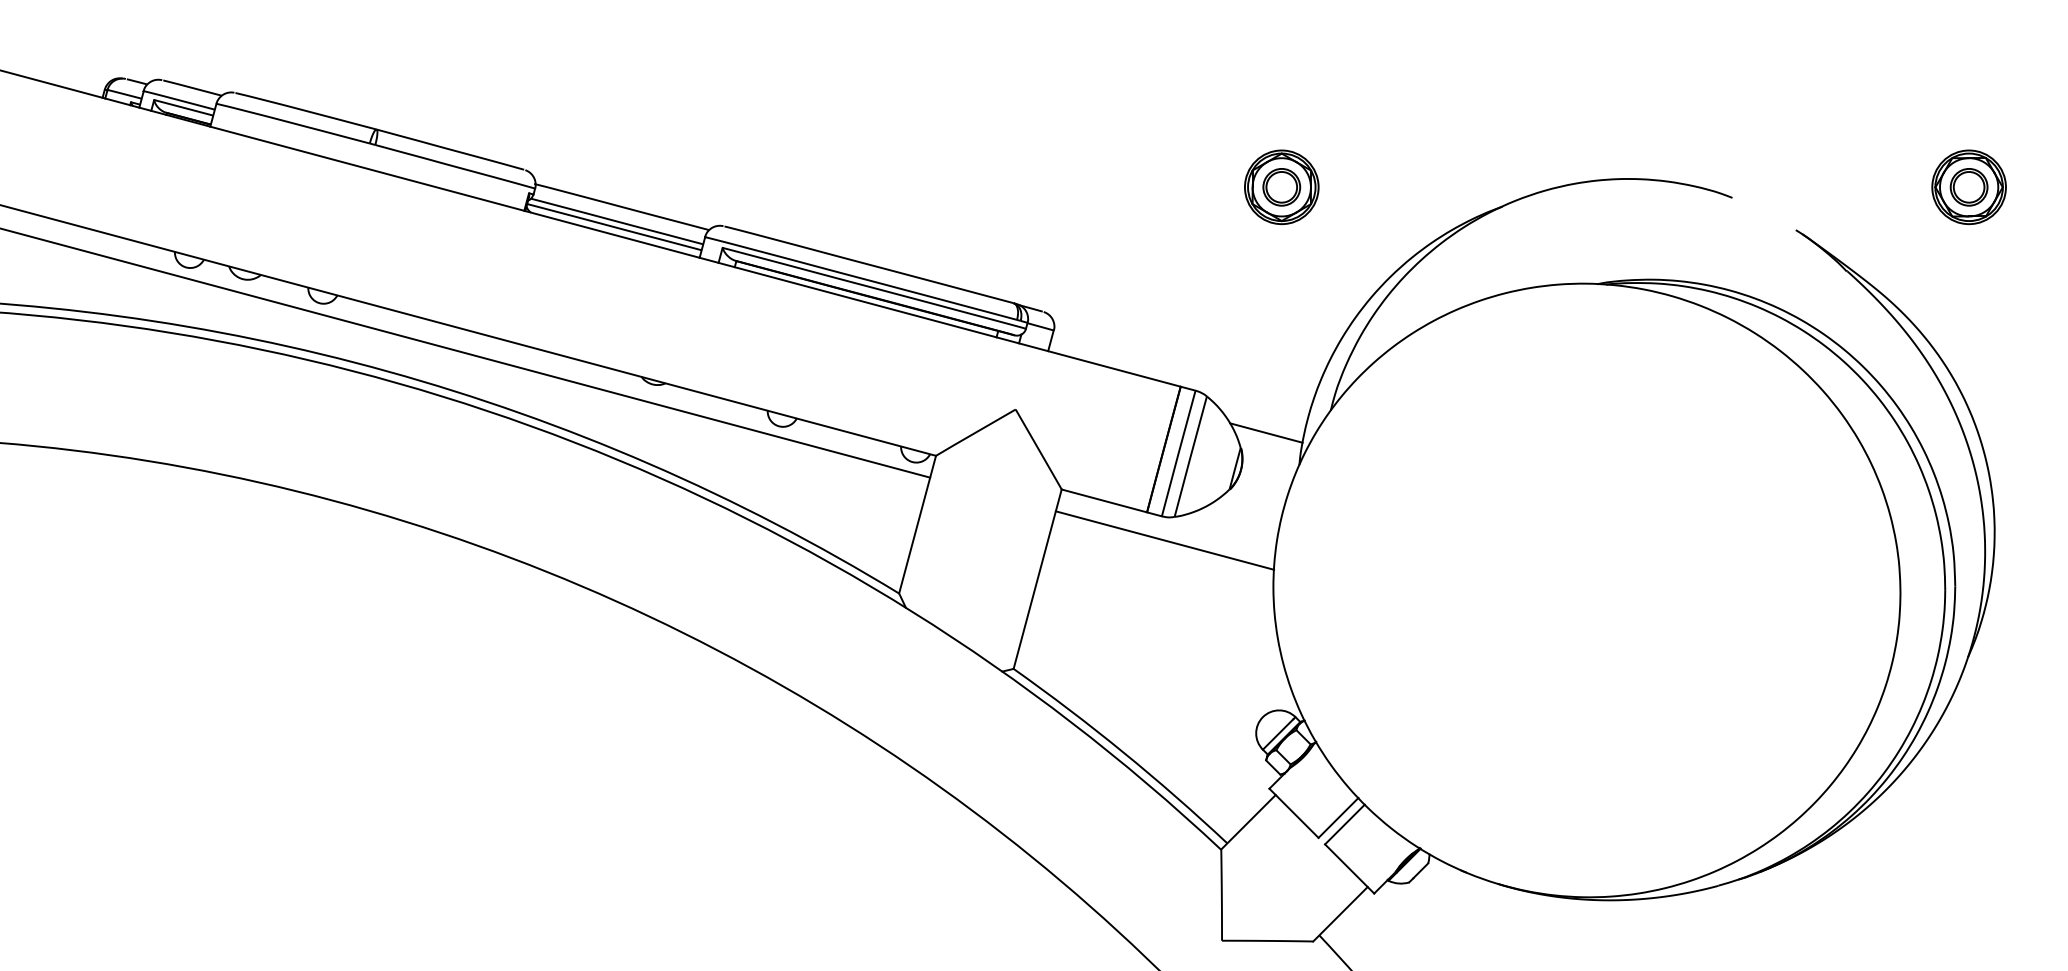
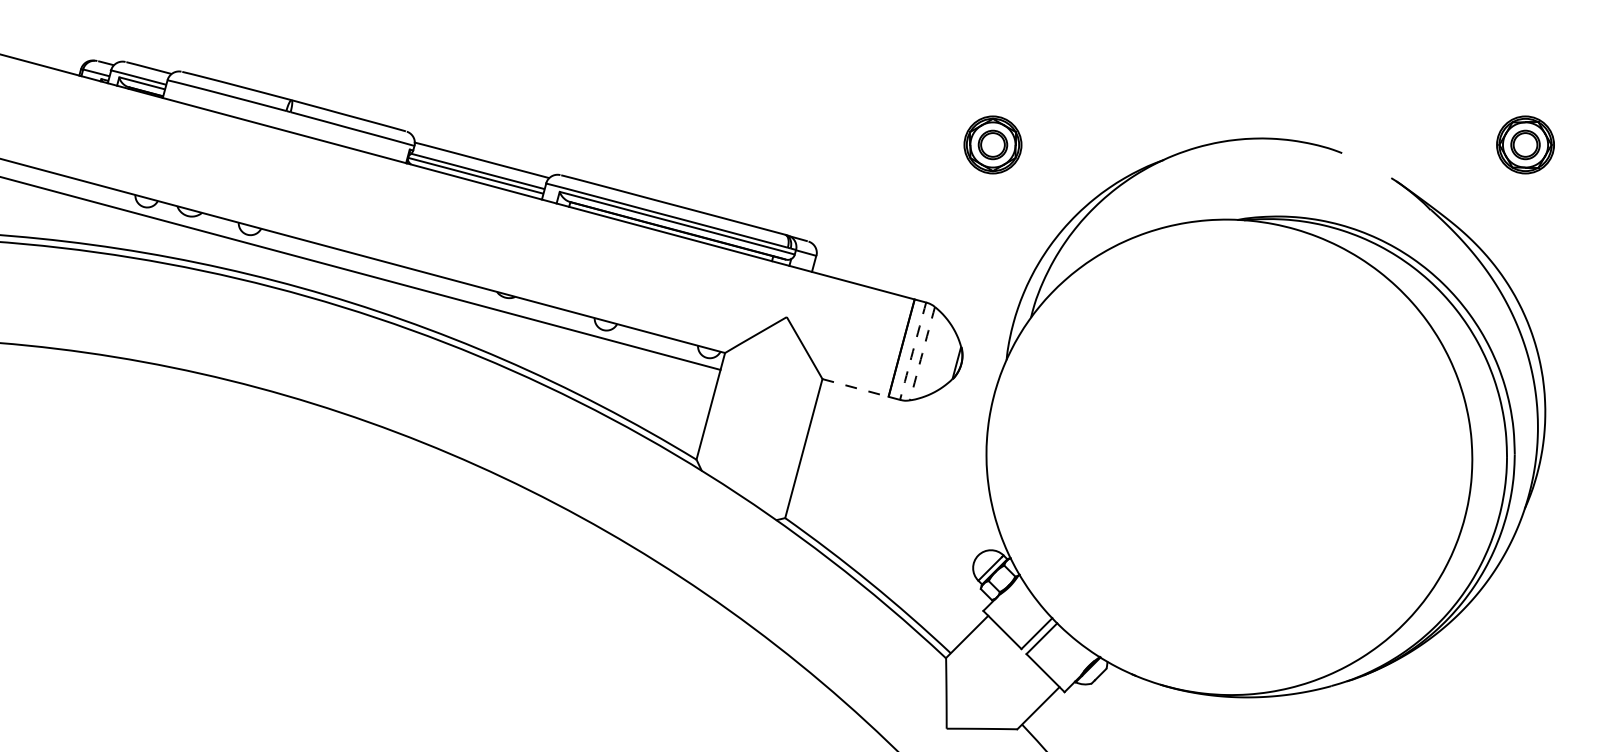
line: (1266, 432) -> (981, 334), removed
arc: (1178, 453) -> (912, 351), solid -> dashed
arc: (1190, 456) -> (922, 353), solid -> dashed
line: (1104, 501) -> (855, 388), solid -> dashed
line: (1164, 540) -> (902, 418), removed

